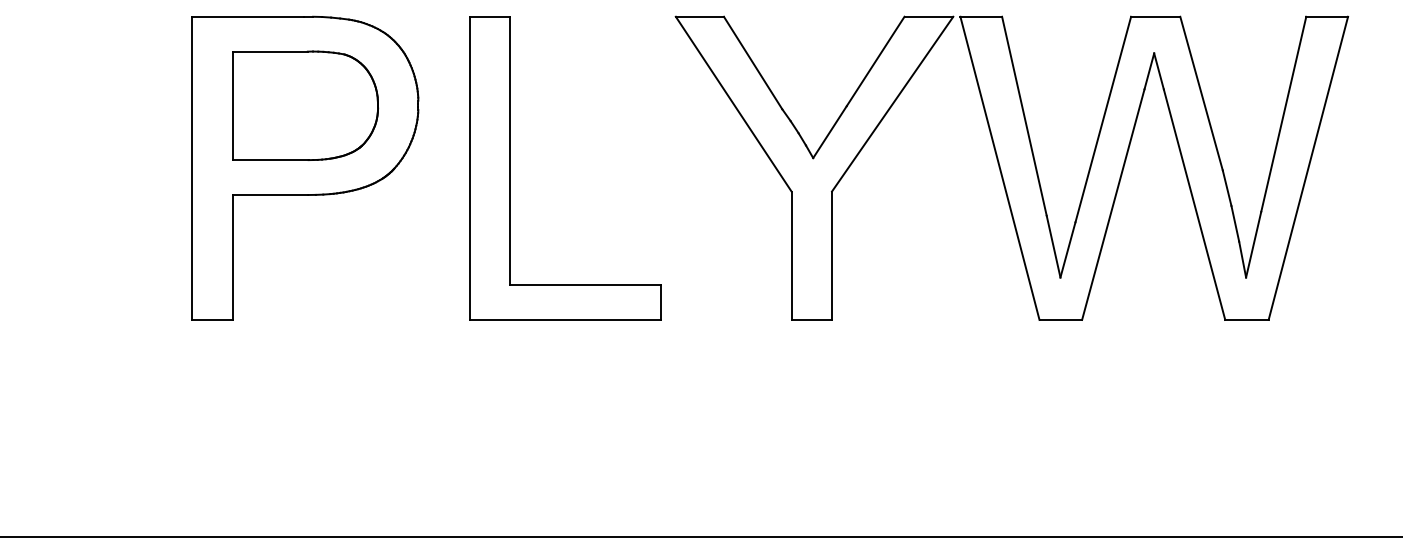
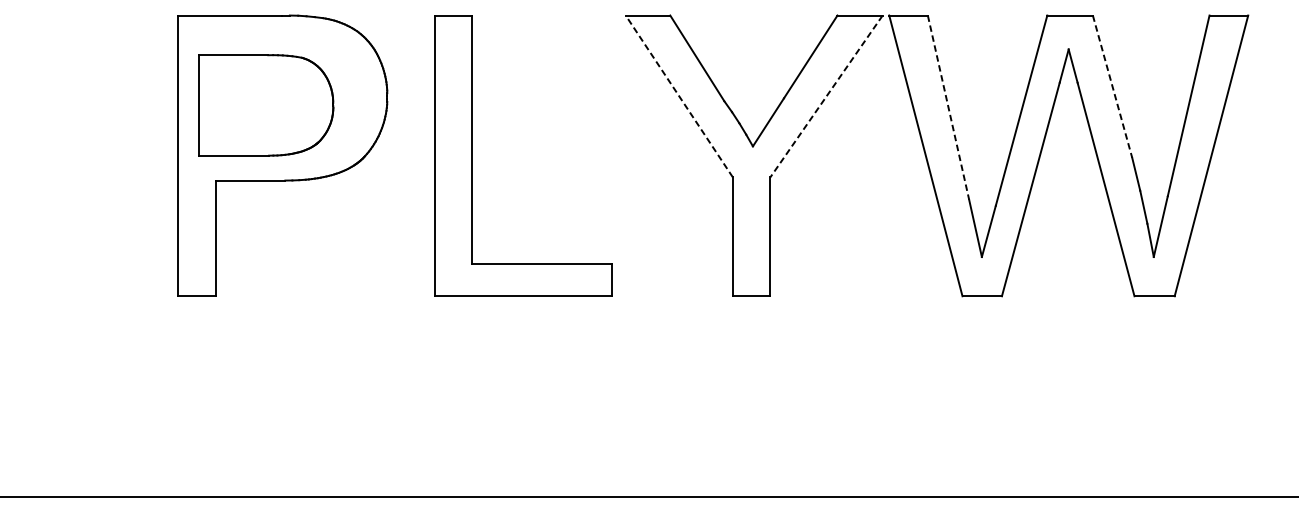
line: (1201, 93) -> (1112, 86), solid -> dashed
line: (733, 104) -> (679, 96), solid -> dashed
line: (892, 104) -> (826, 96), solid -> dashed
part: (305, 105) -> (266, 105), moved
line: (1024, 116) -> (948, 107), solid -> dashed

